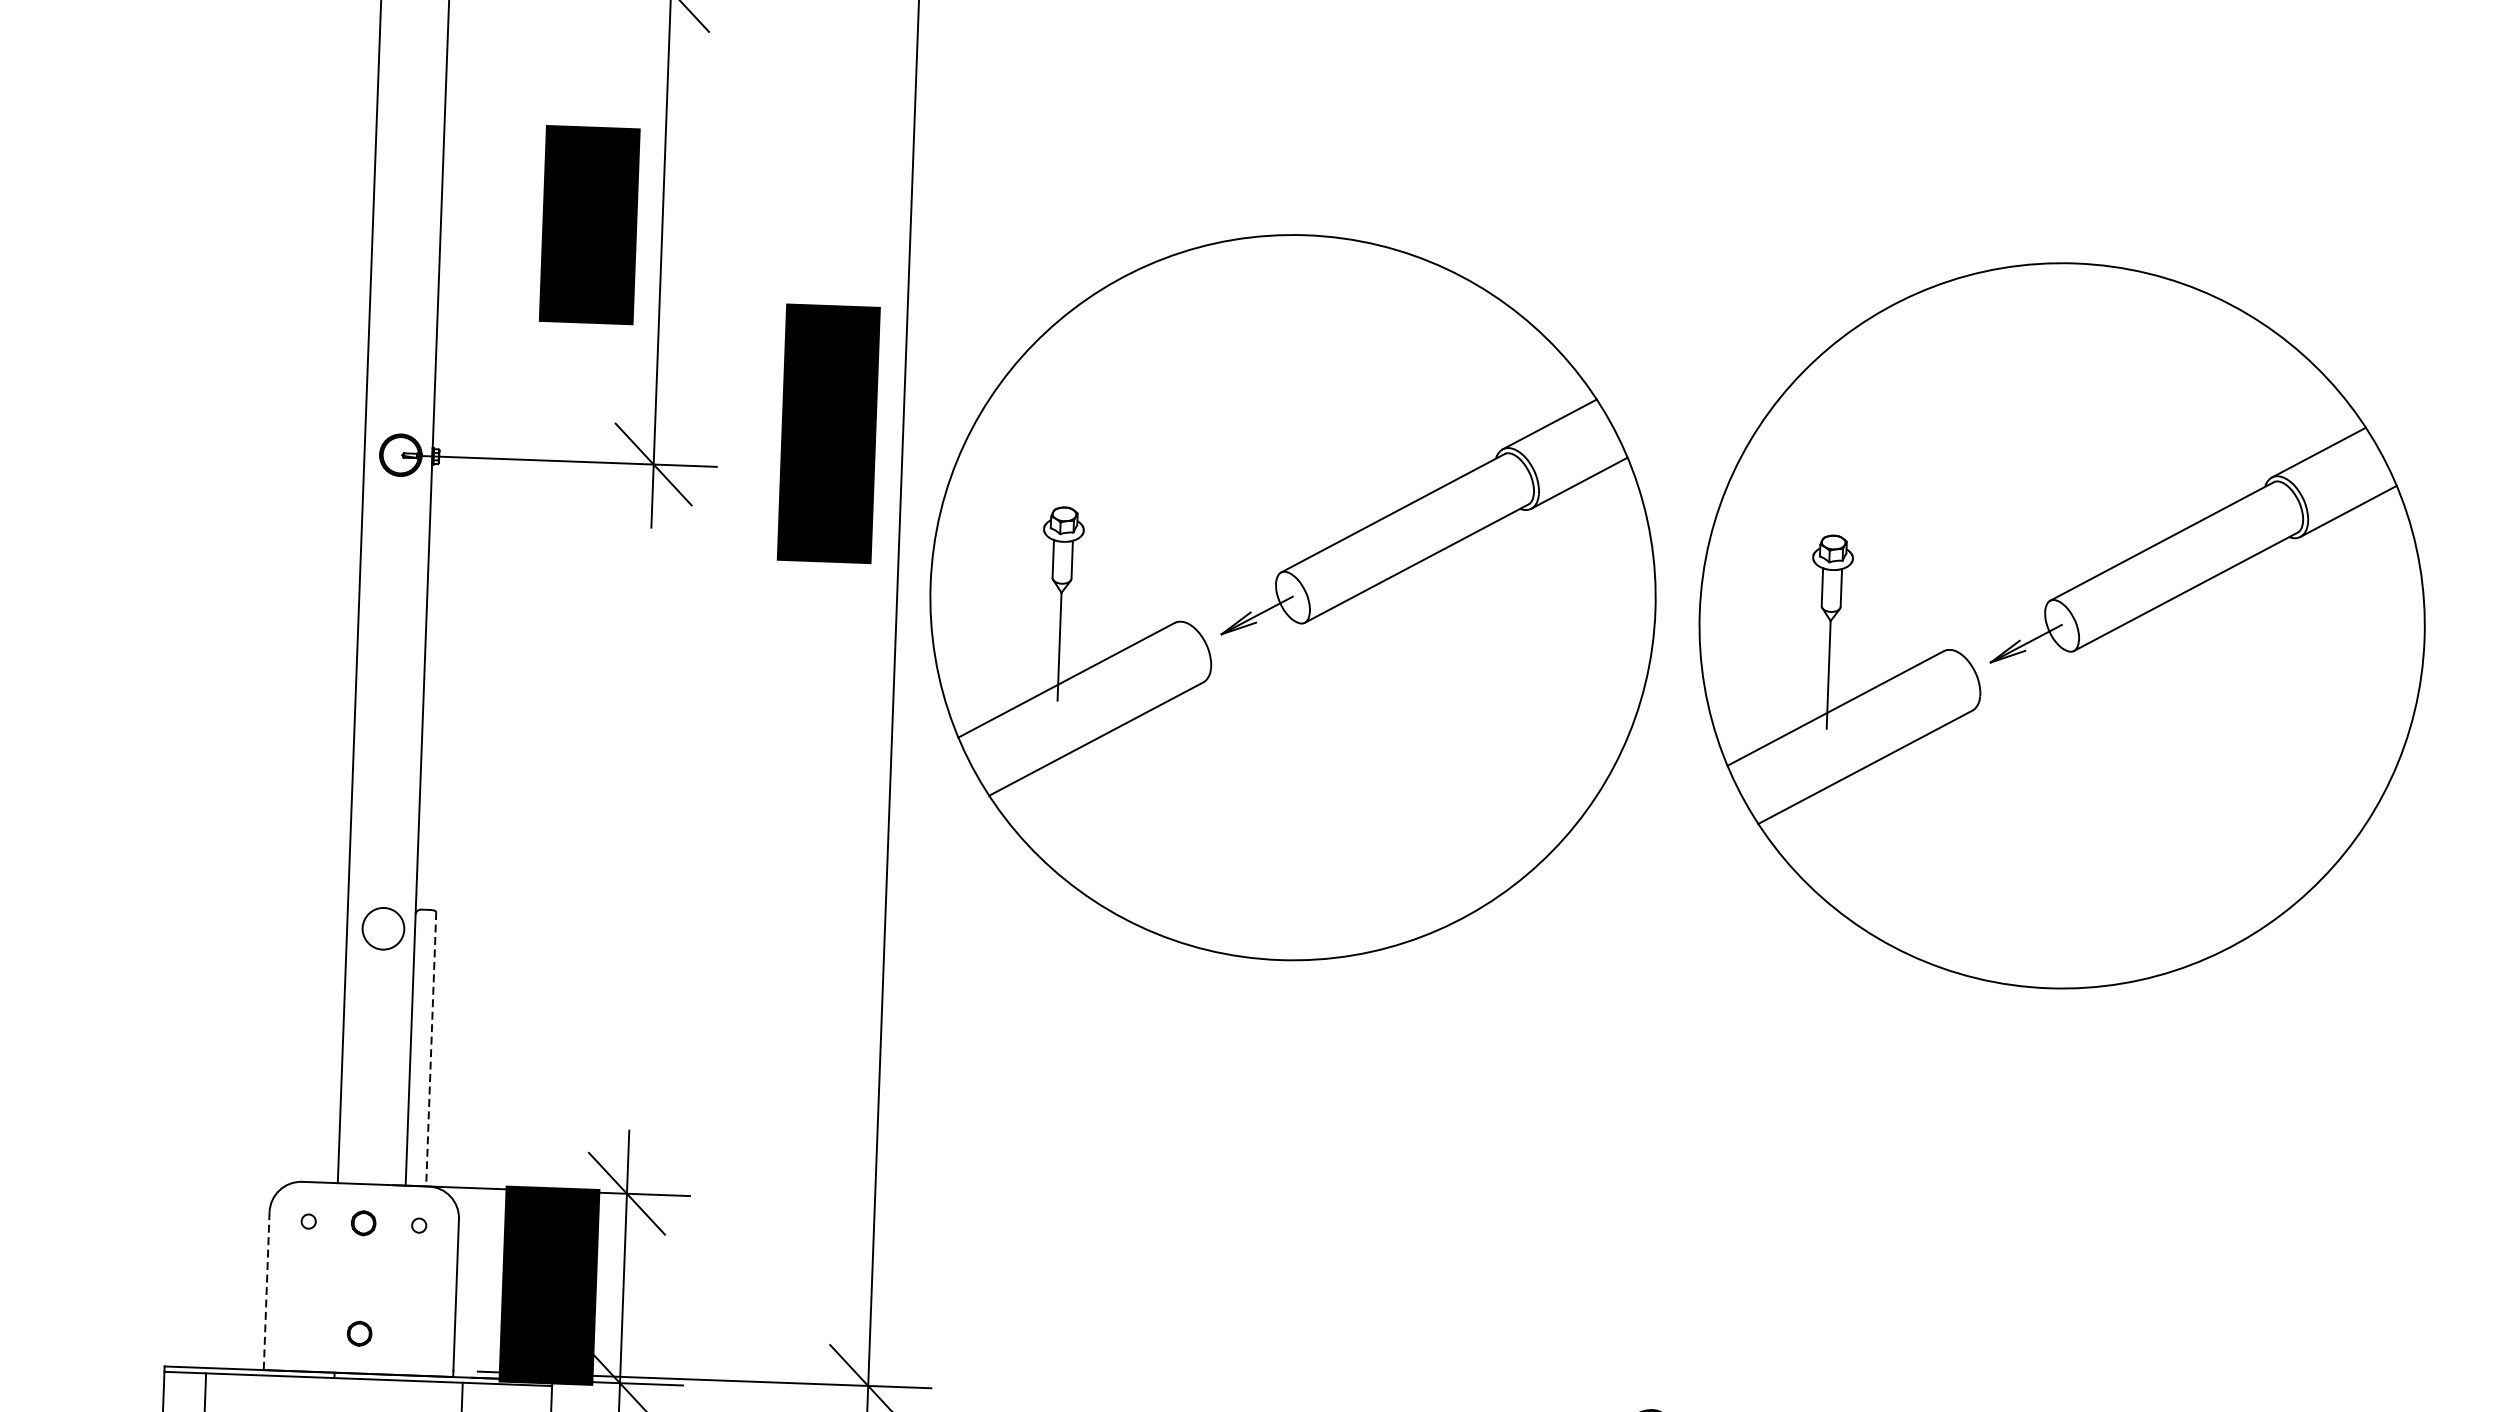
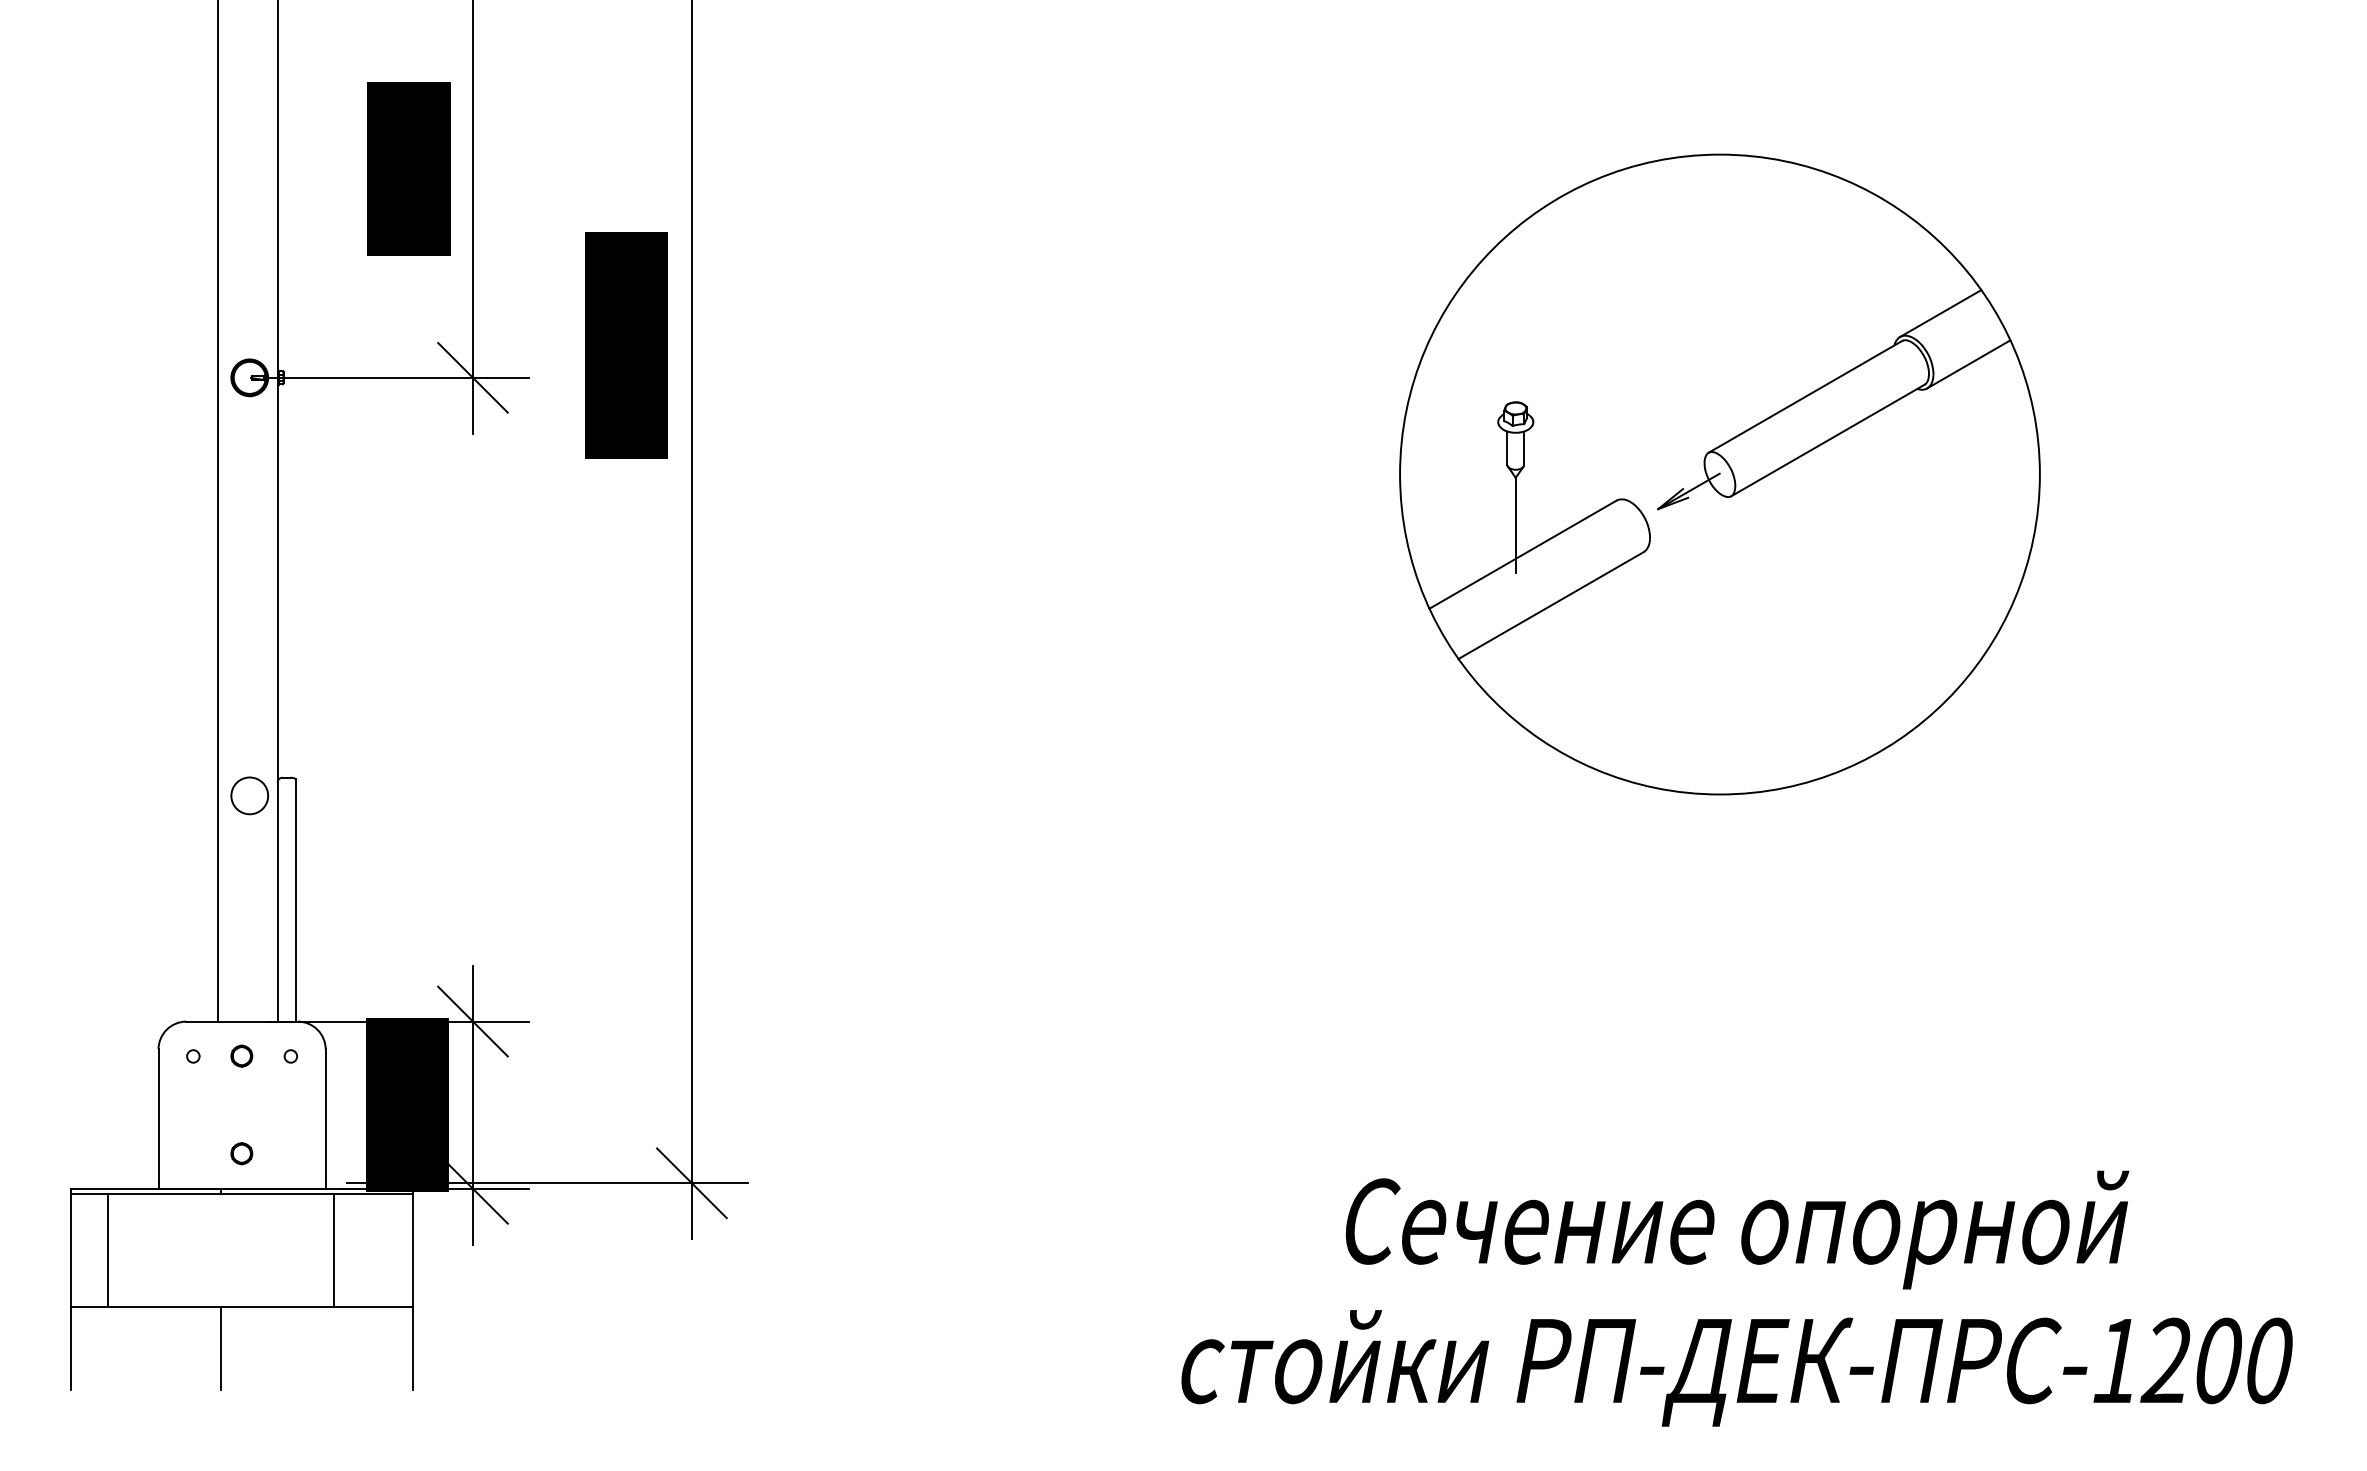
part: (1292, 597) -> (1040, 474), removed
line: (430, 1050) -> (295, 901), dashed -> solid
line: (266, 1288) -> (158, 1116), dashed -> solid

